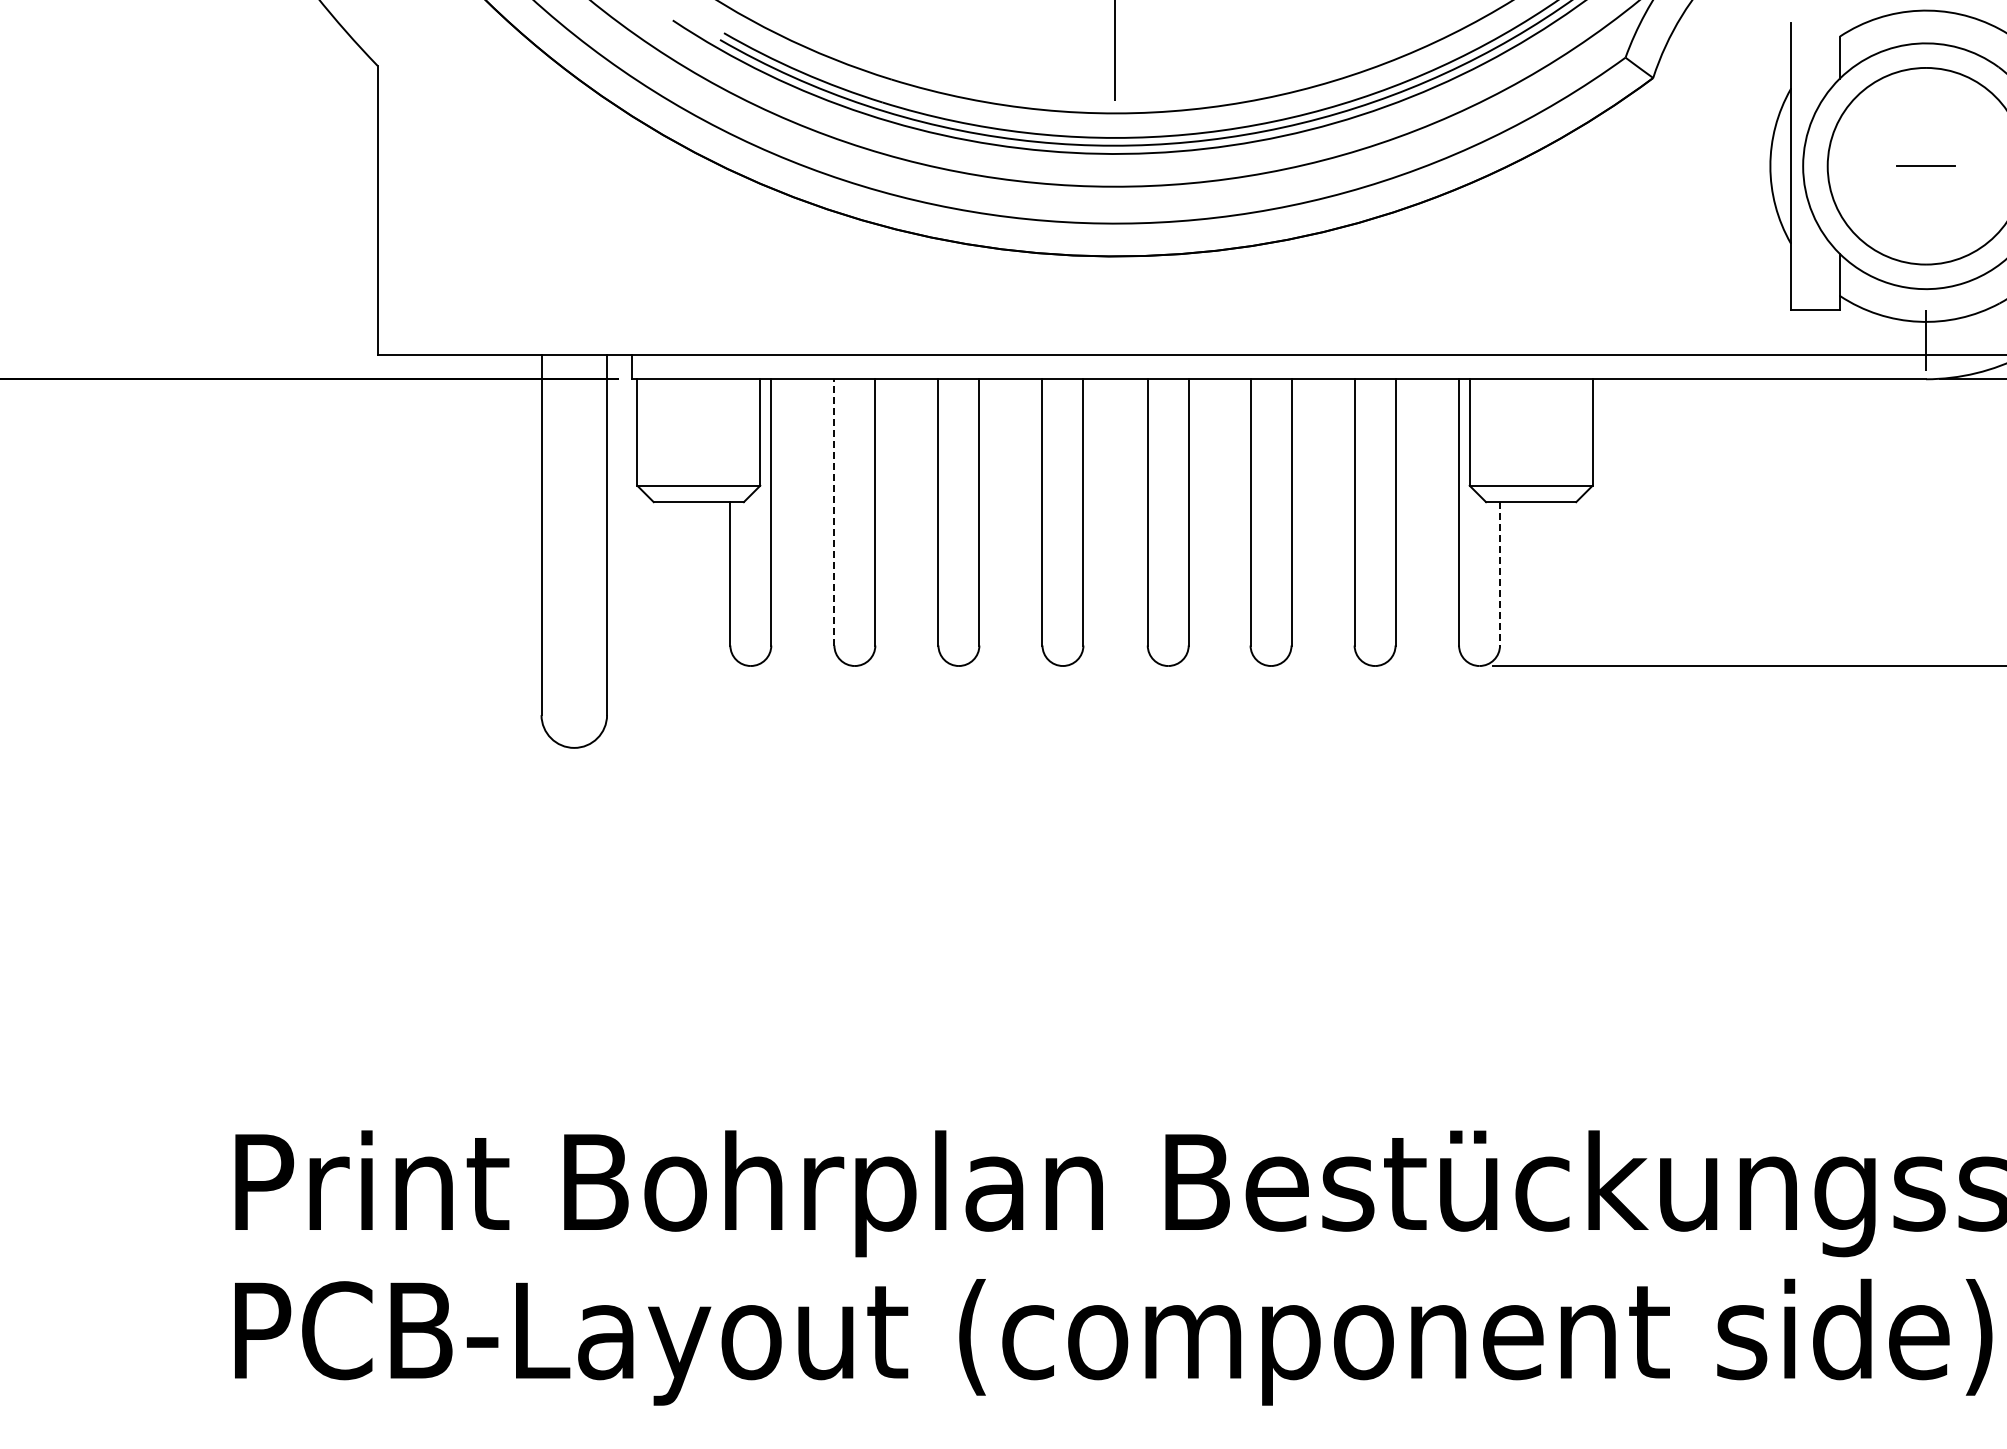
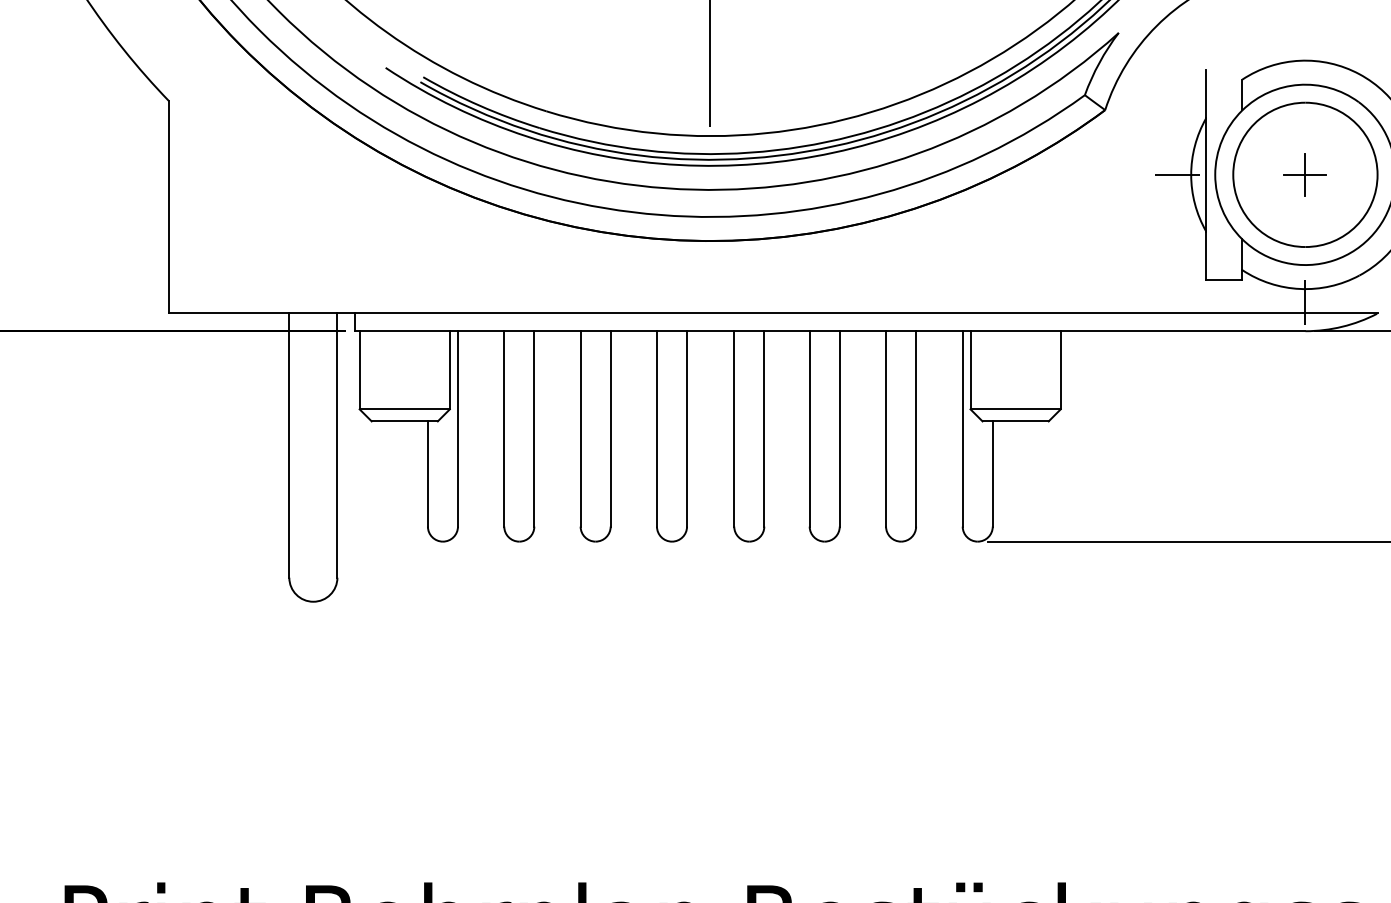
line: (1926, 165) -> (1305, 174), added
line: (1751, 166) -> (1177, 175), added
line: (834, 511) -> (504, 428), dashed -> solid
line: (1500, 573) -> (993, 473), dashed -> solid

